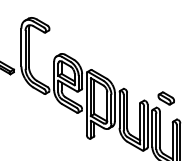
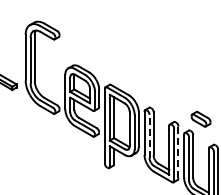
line: (123, 111) -> (149, 135), solid -> dashed
line: (147, 125) -> (178, 152), solid -> dashed

